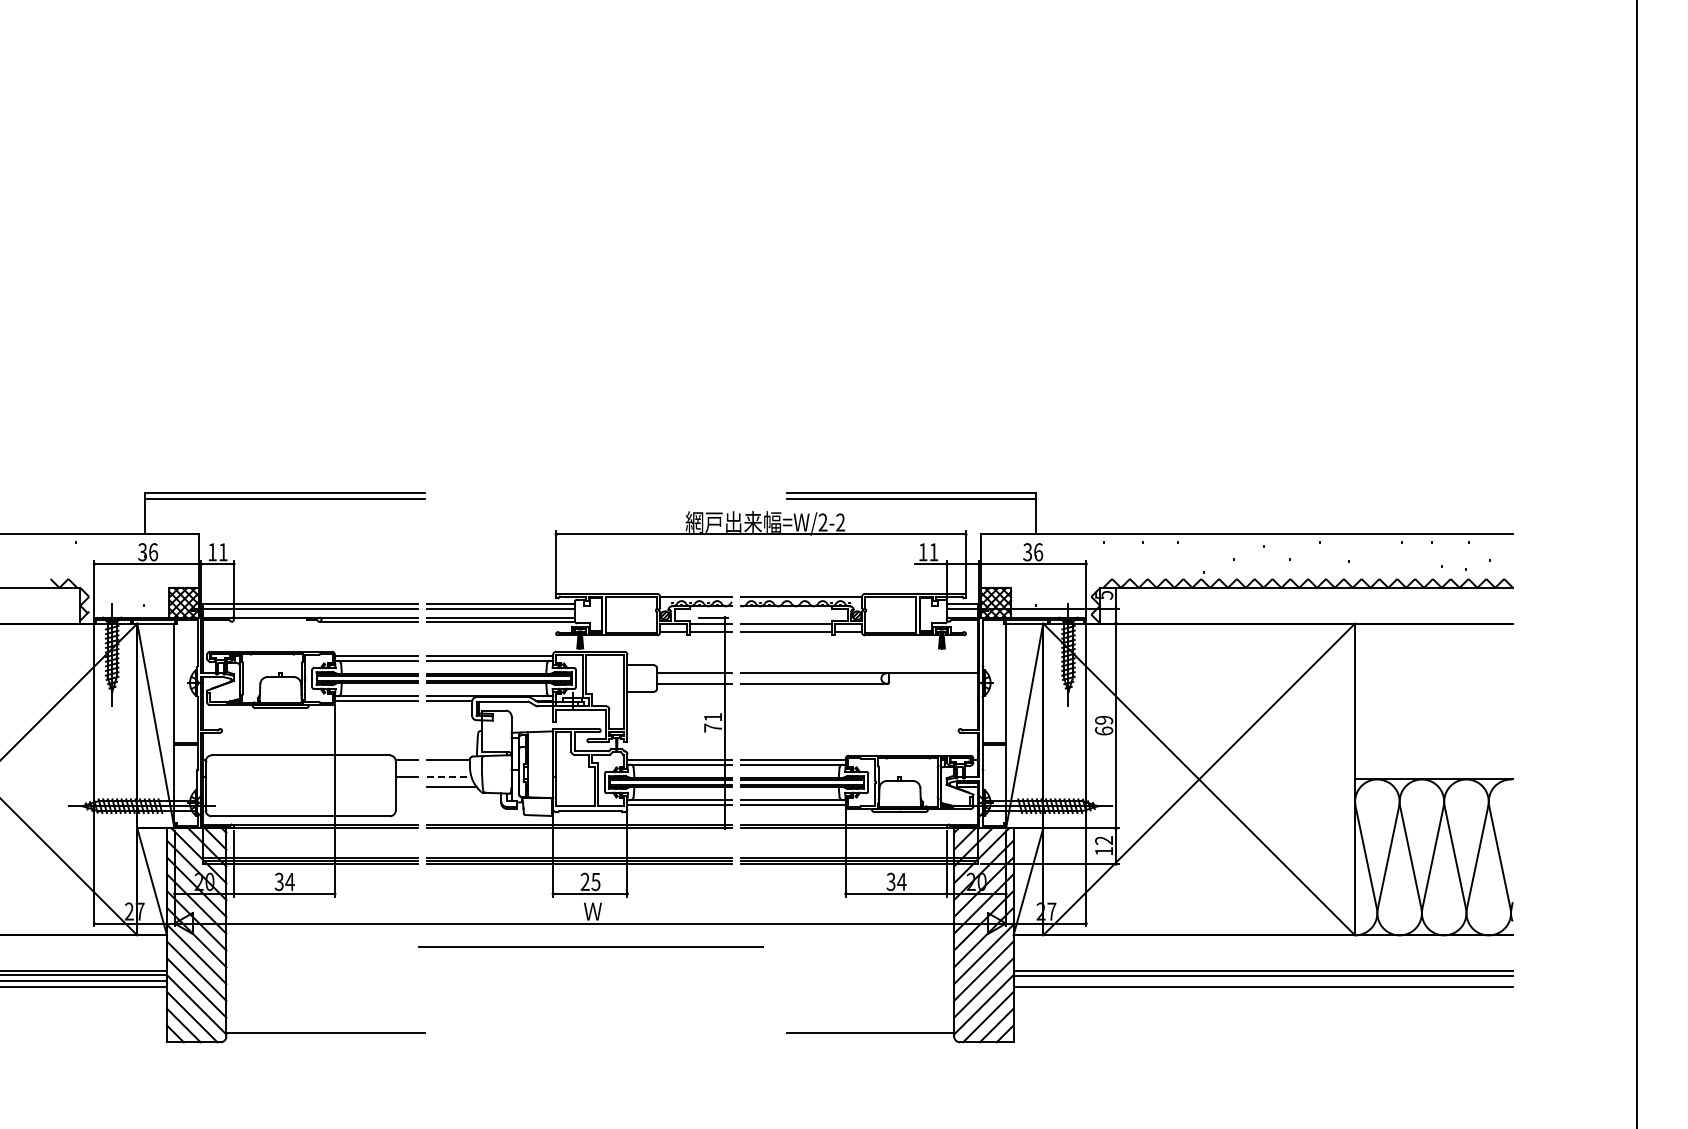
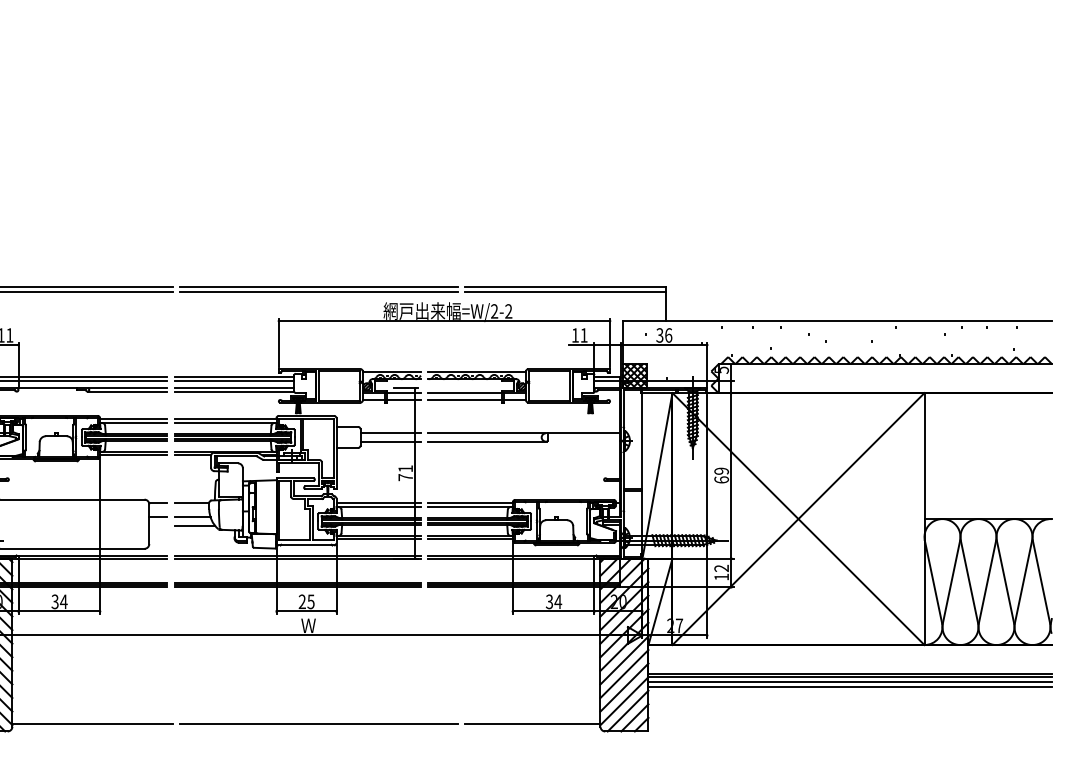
part: (605, 495) -> (318, 289), added
line: (449, 777) -> (192, 517), dashed -> solid
line: (590, 946) -> (318, 723), moved
line: (1262, 981) -> (849, 682), added

